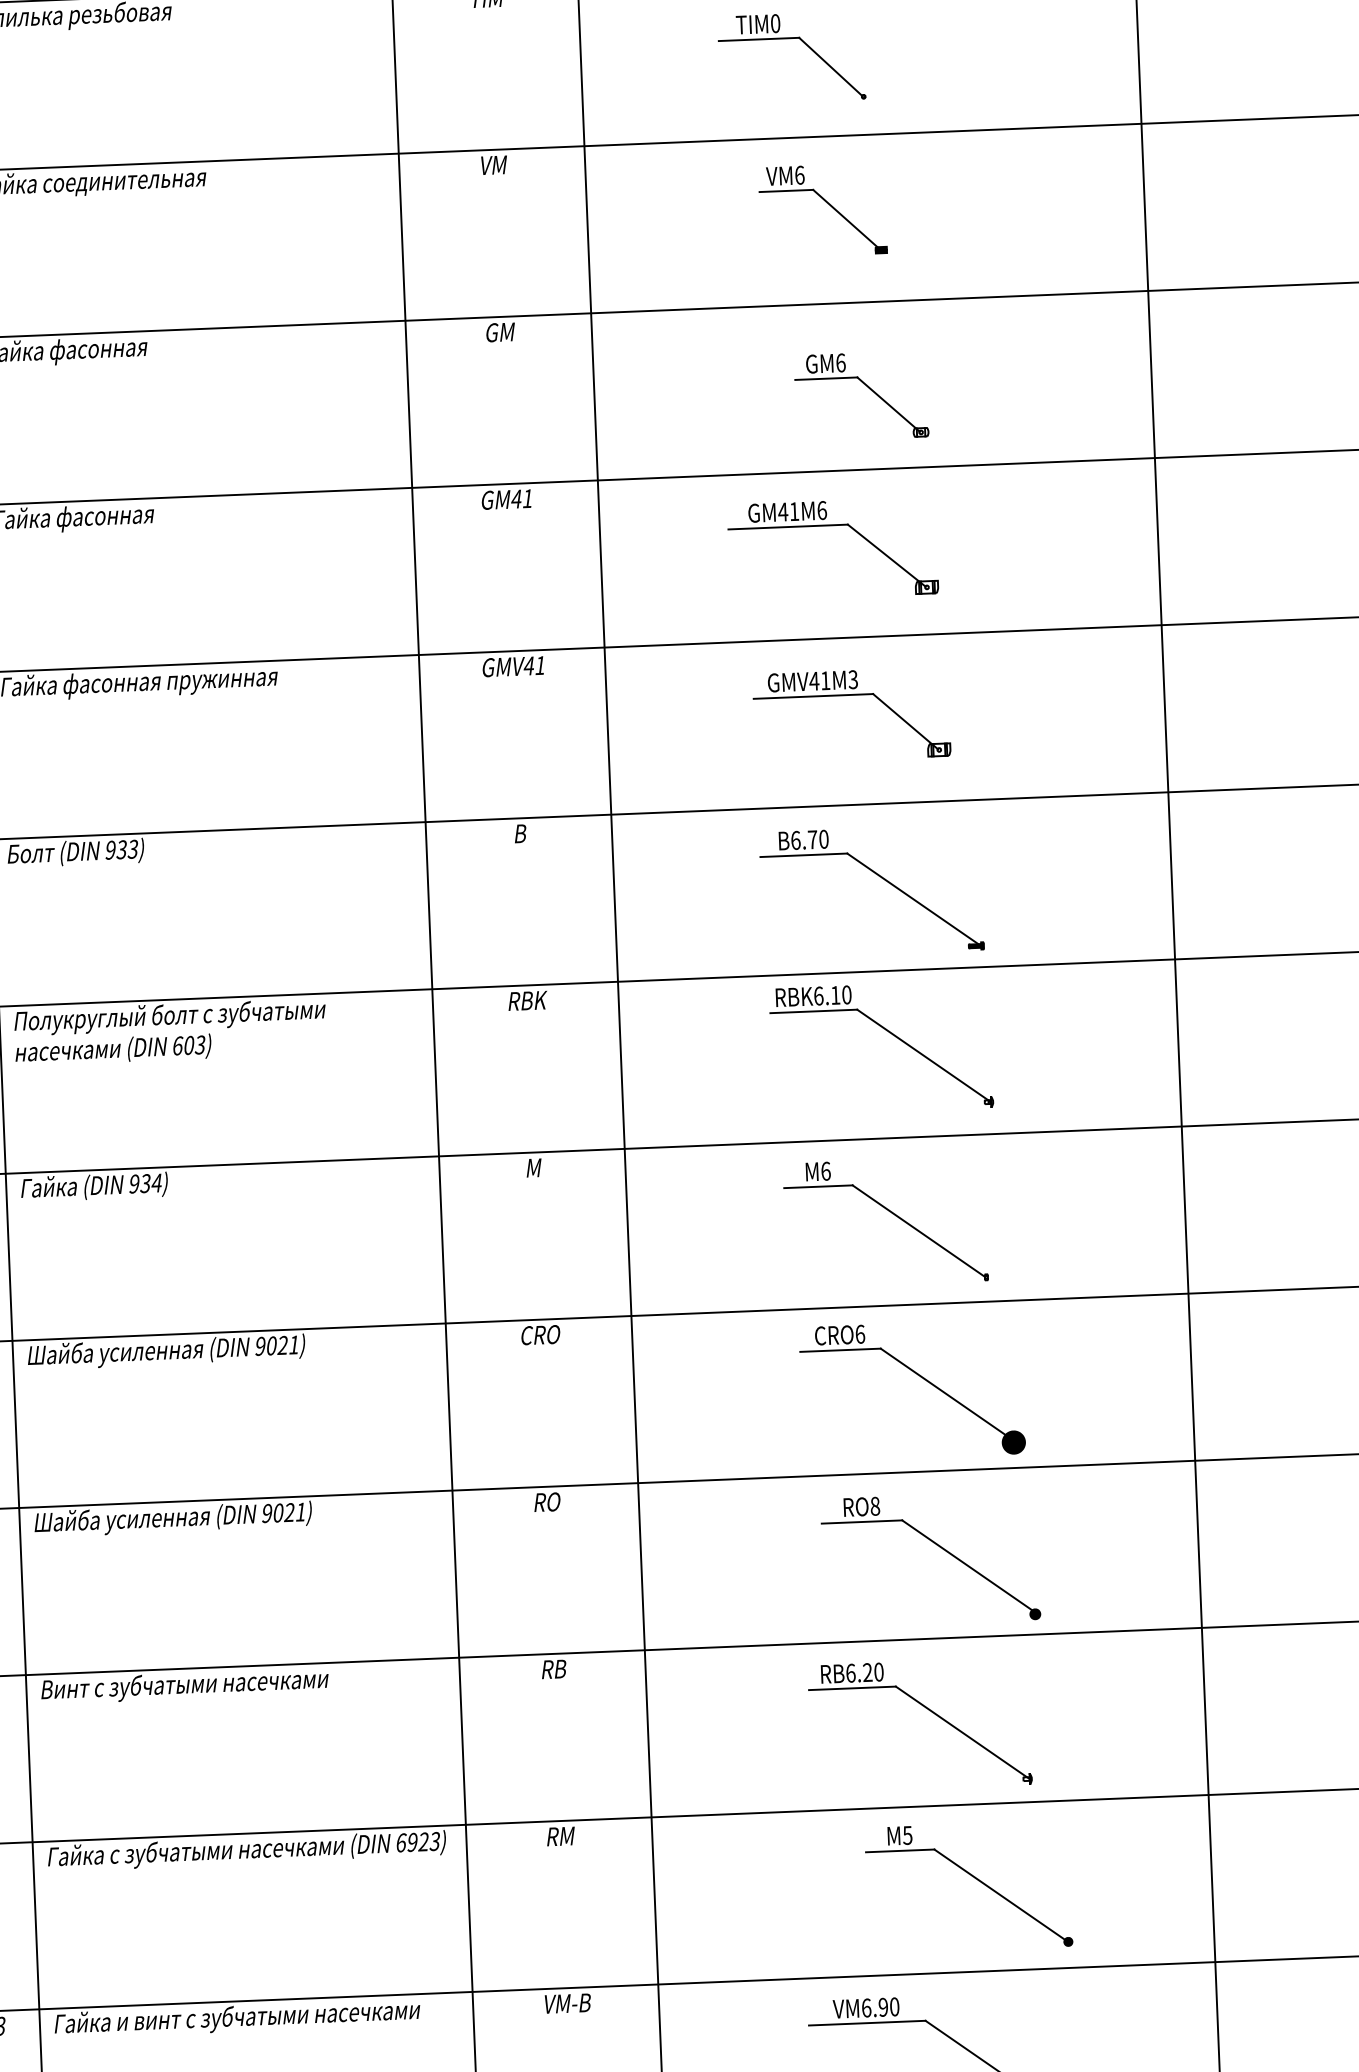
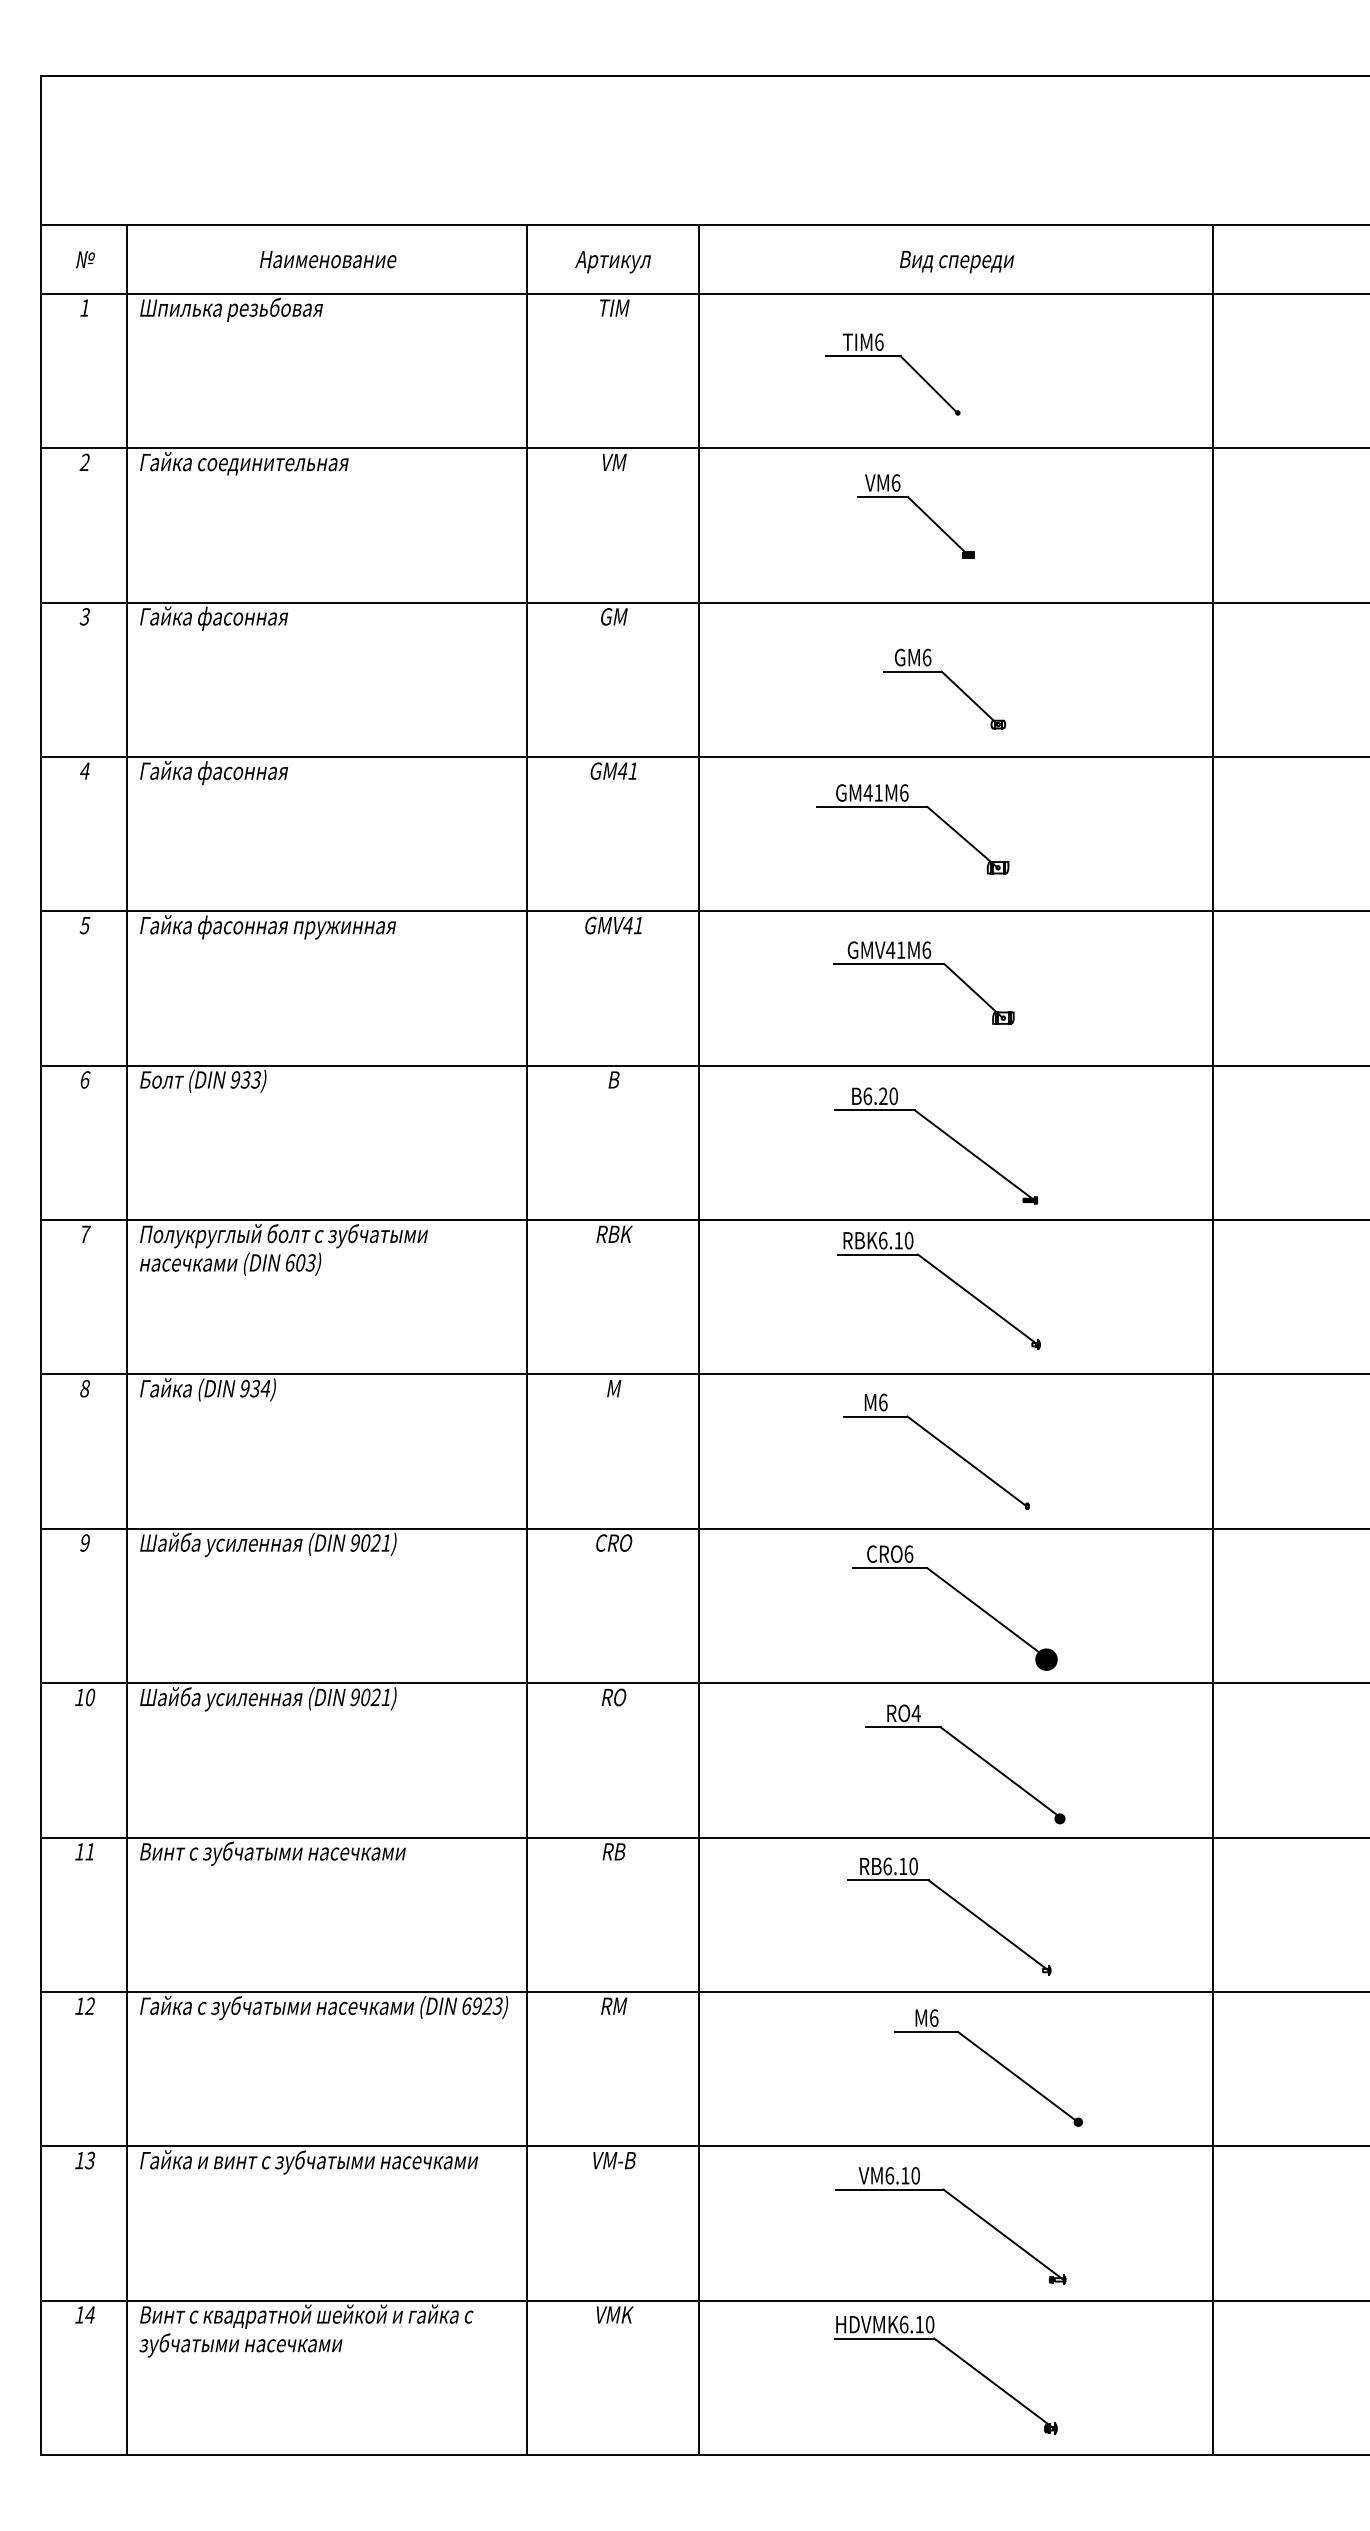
text: (775, 22) -> (879, 341), TIM0 -> TIM6
text: (853, 678) -> (926, 949), GMV41M3 -> GMV41M6
text: (812, 838) -> (883, 1095), B6.70 -> B6.20
text: (874, 1506) -> (915, 1713), RO8 -> RO4
text: (867, 1671) -> (903, 1865), RB6.20 -> RB6.10
text: (907, 1834) -> (933, 2017), M5 -> M6
text: (883, 2007) -> (905, 2175), VM6.90 -> VM6.10

